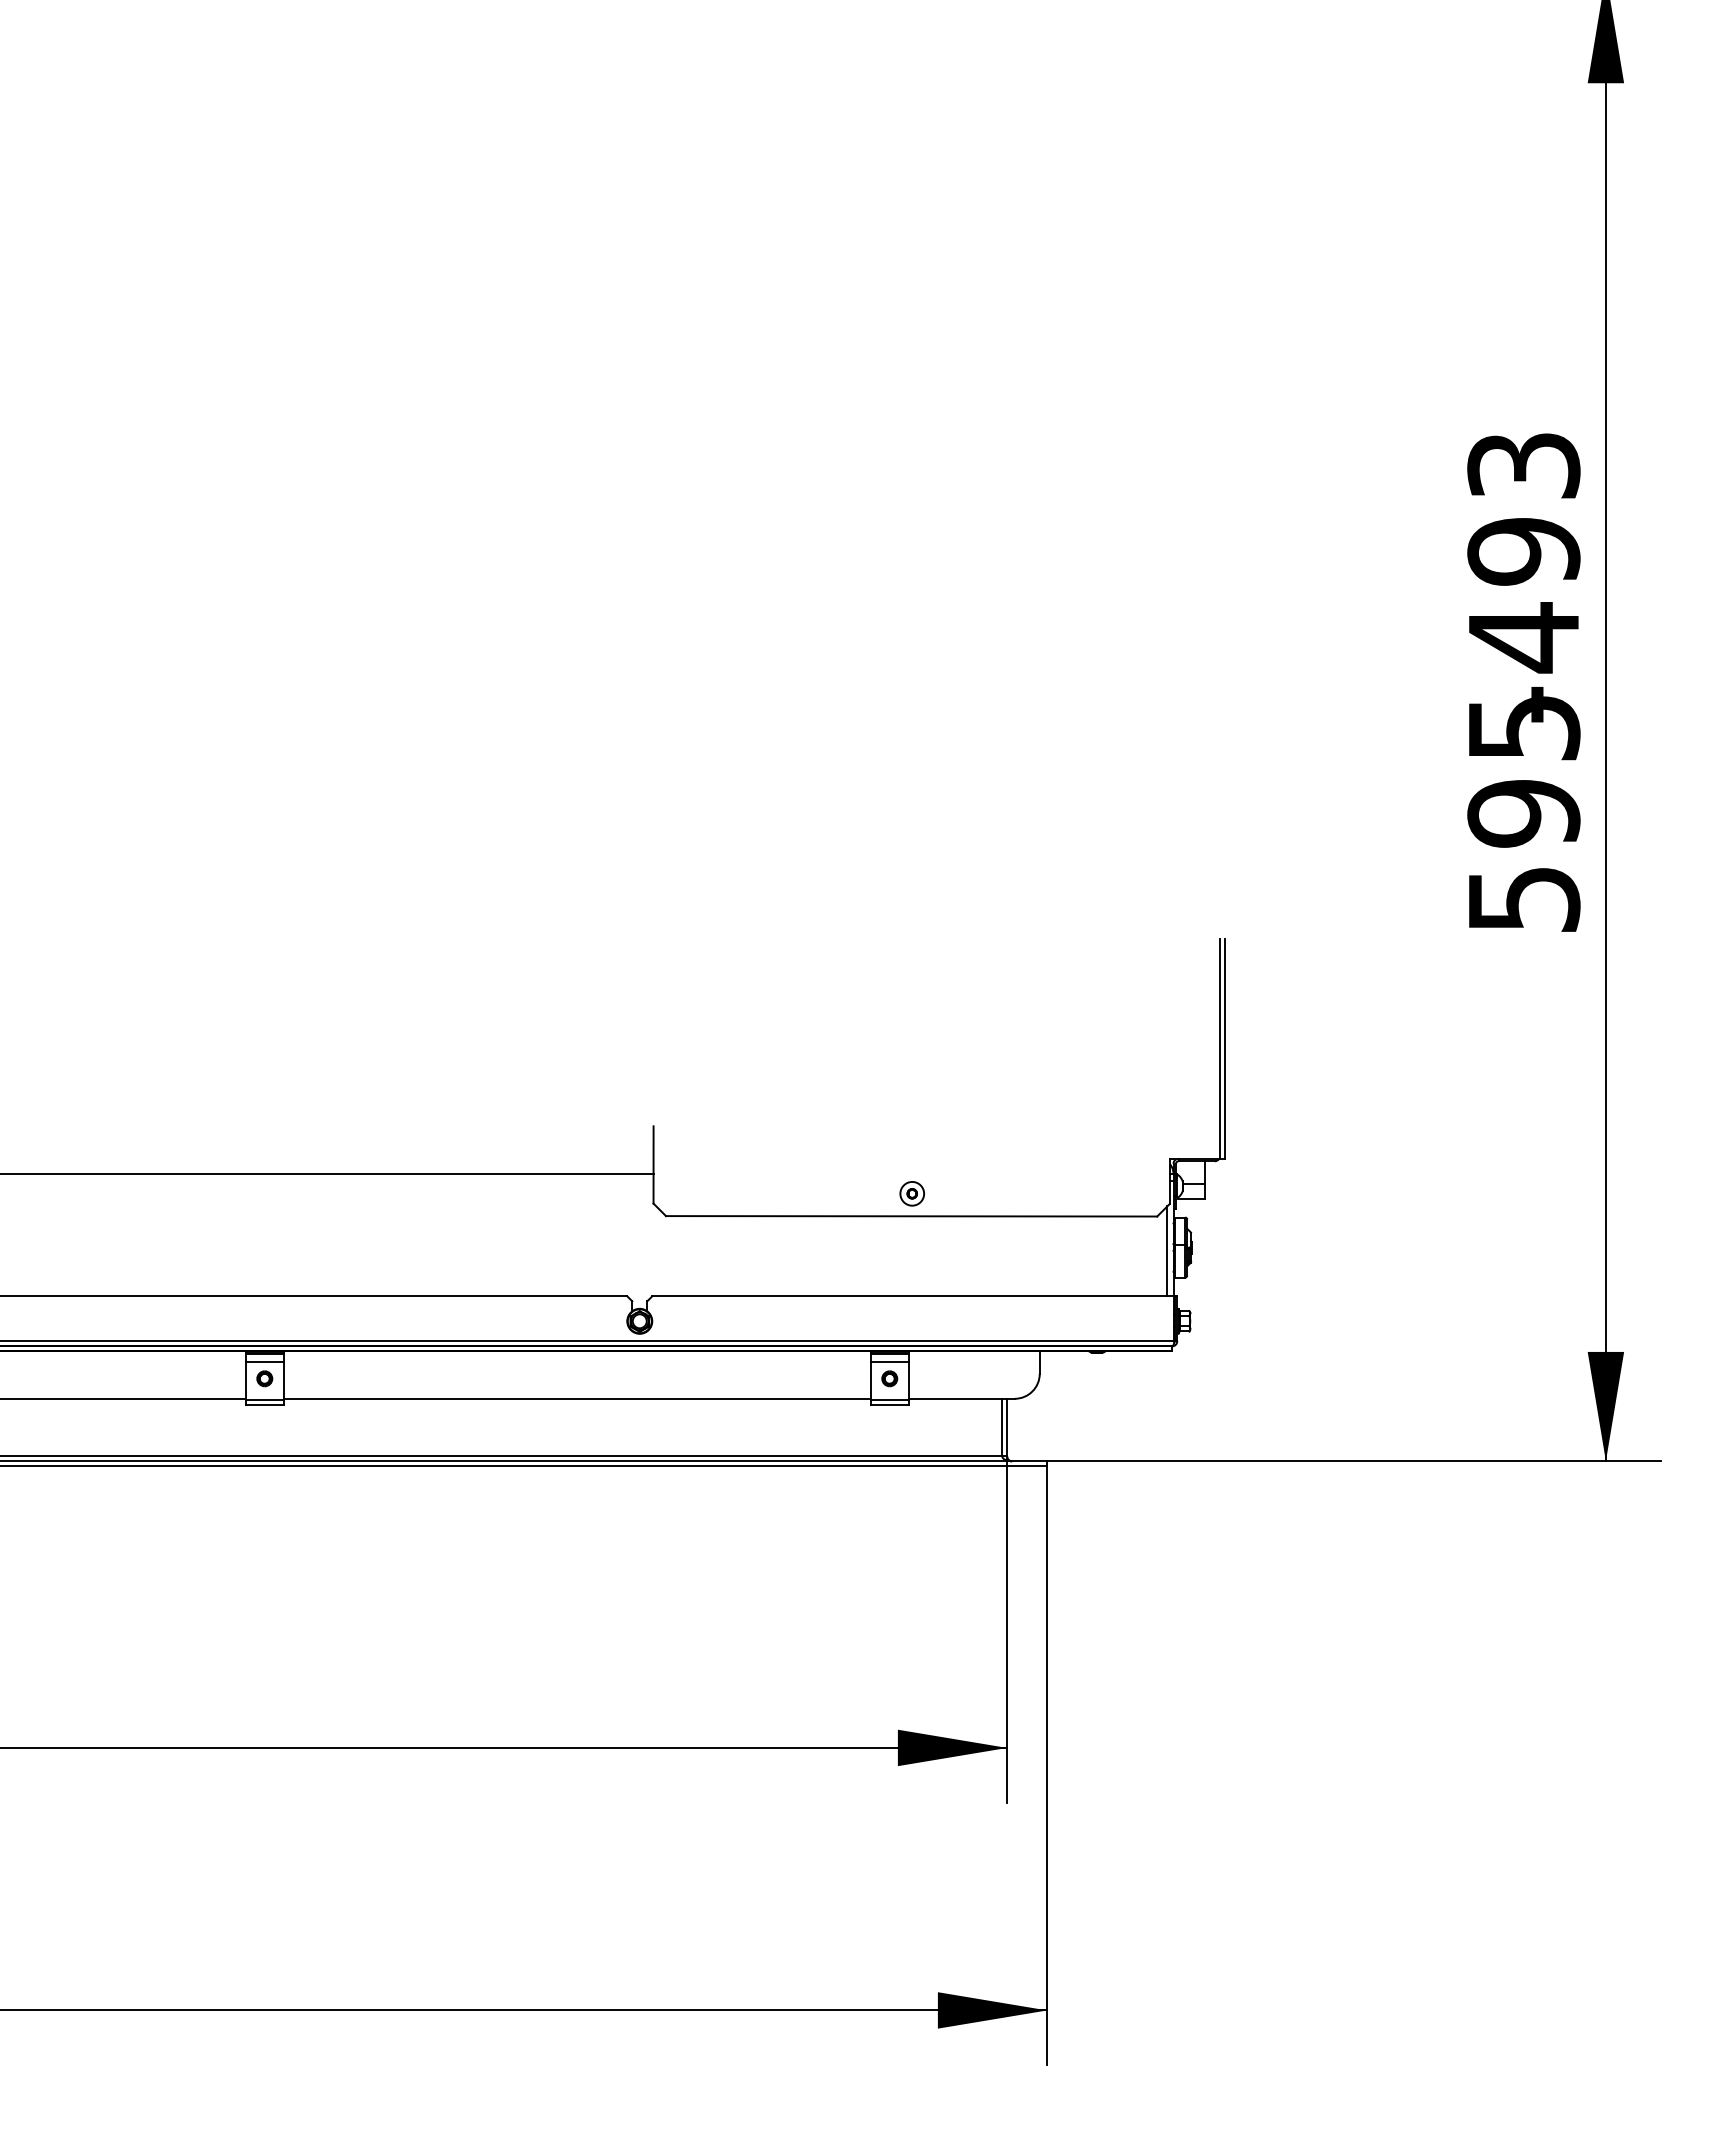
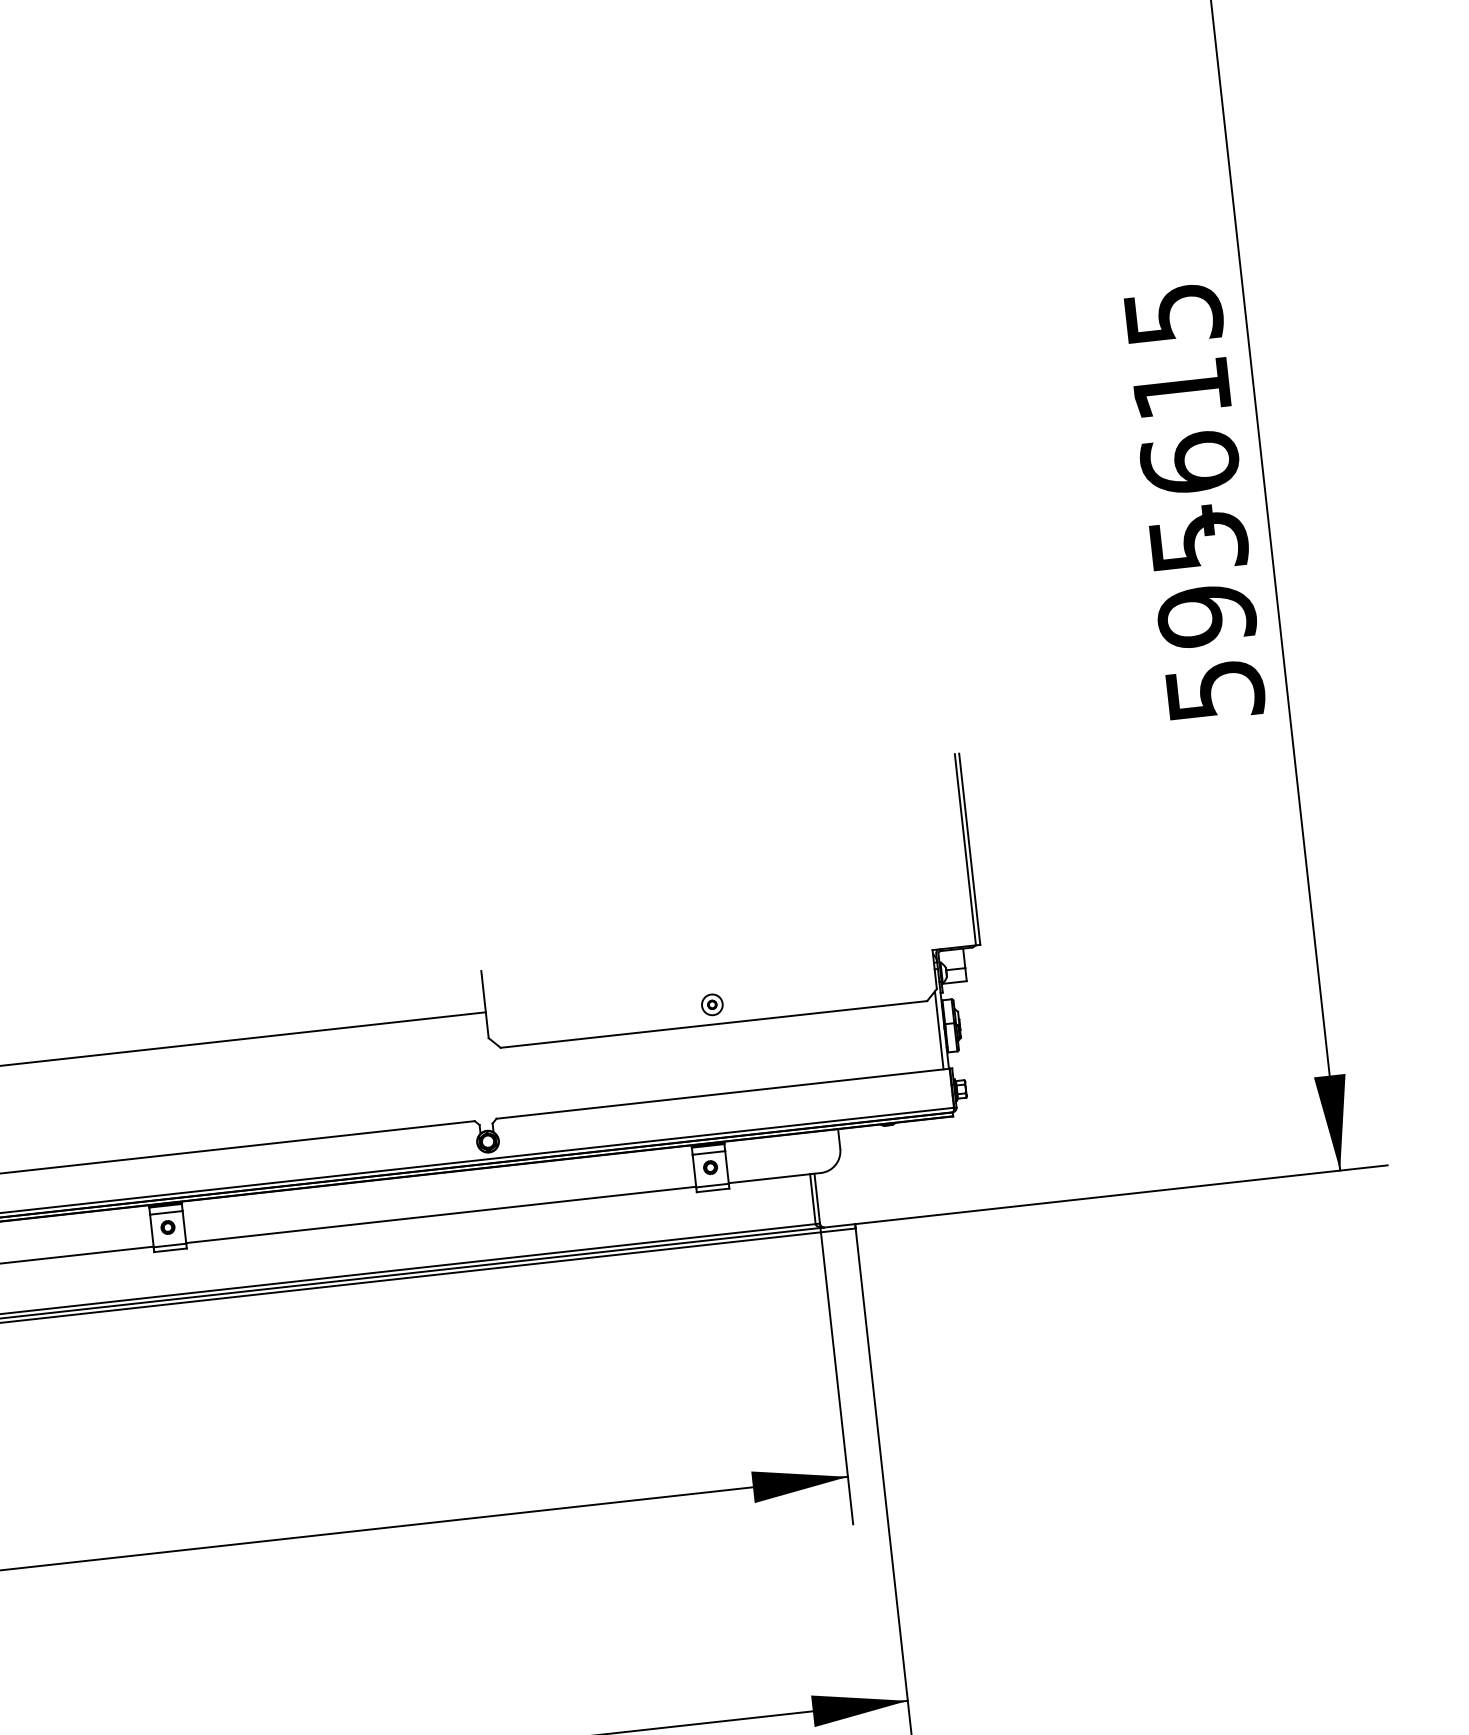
text: (1523, 553) -> (1181, 390), -493 -> -615

